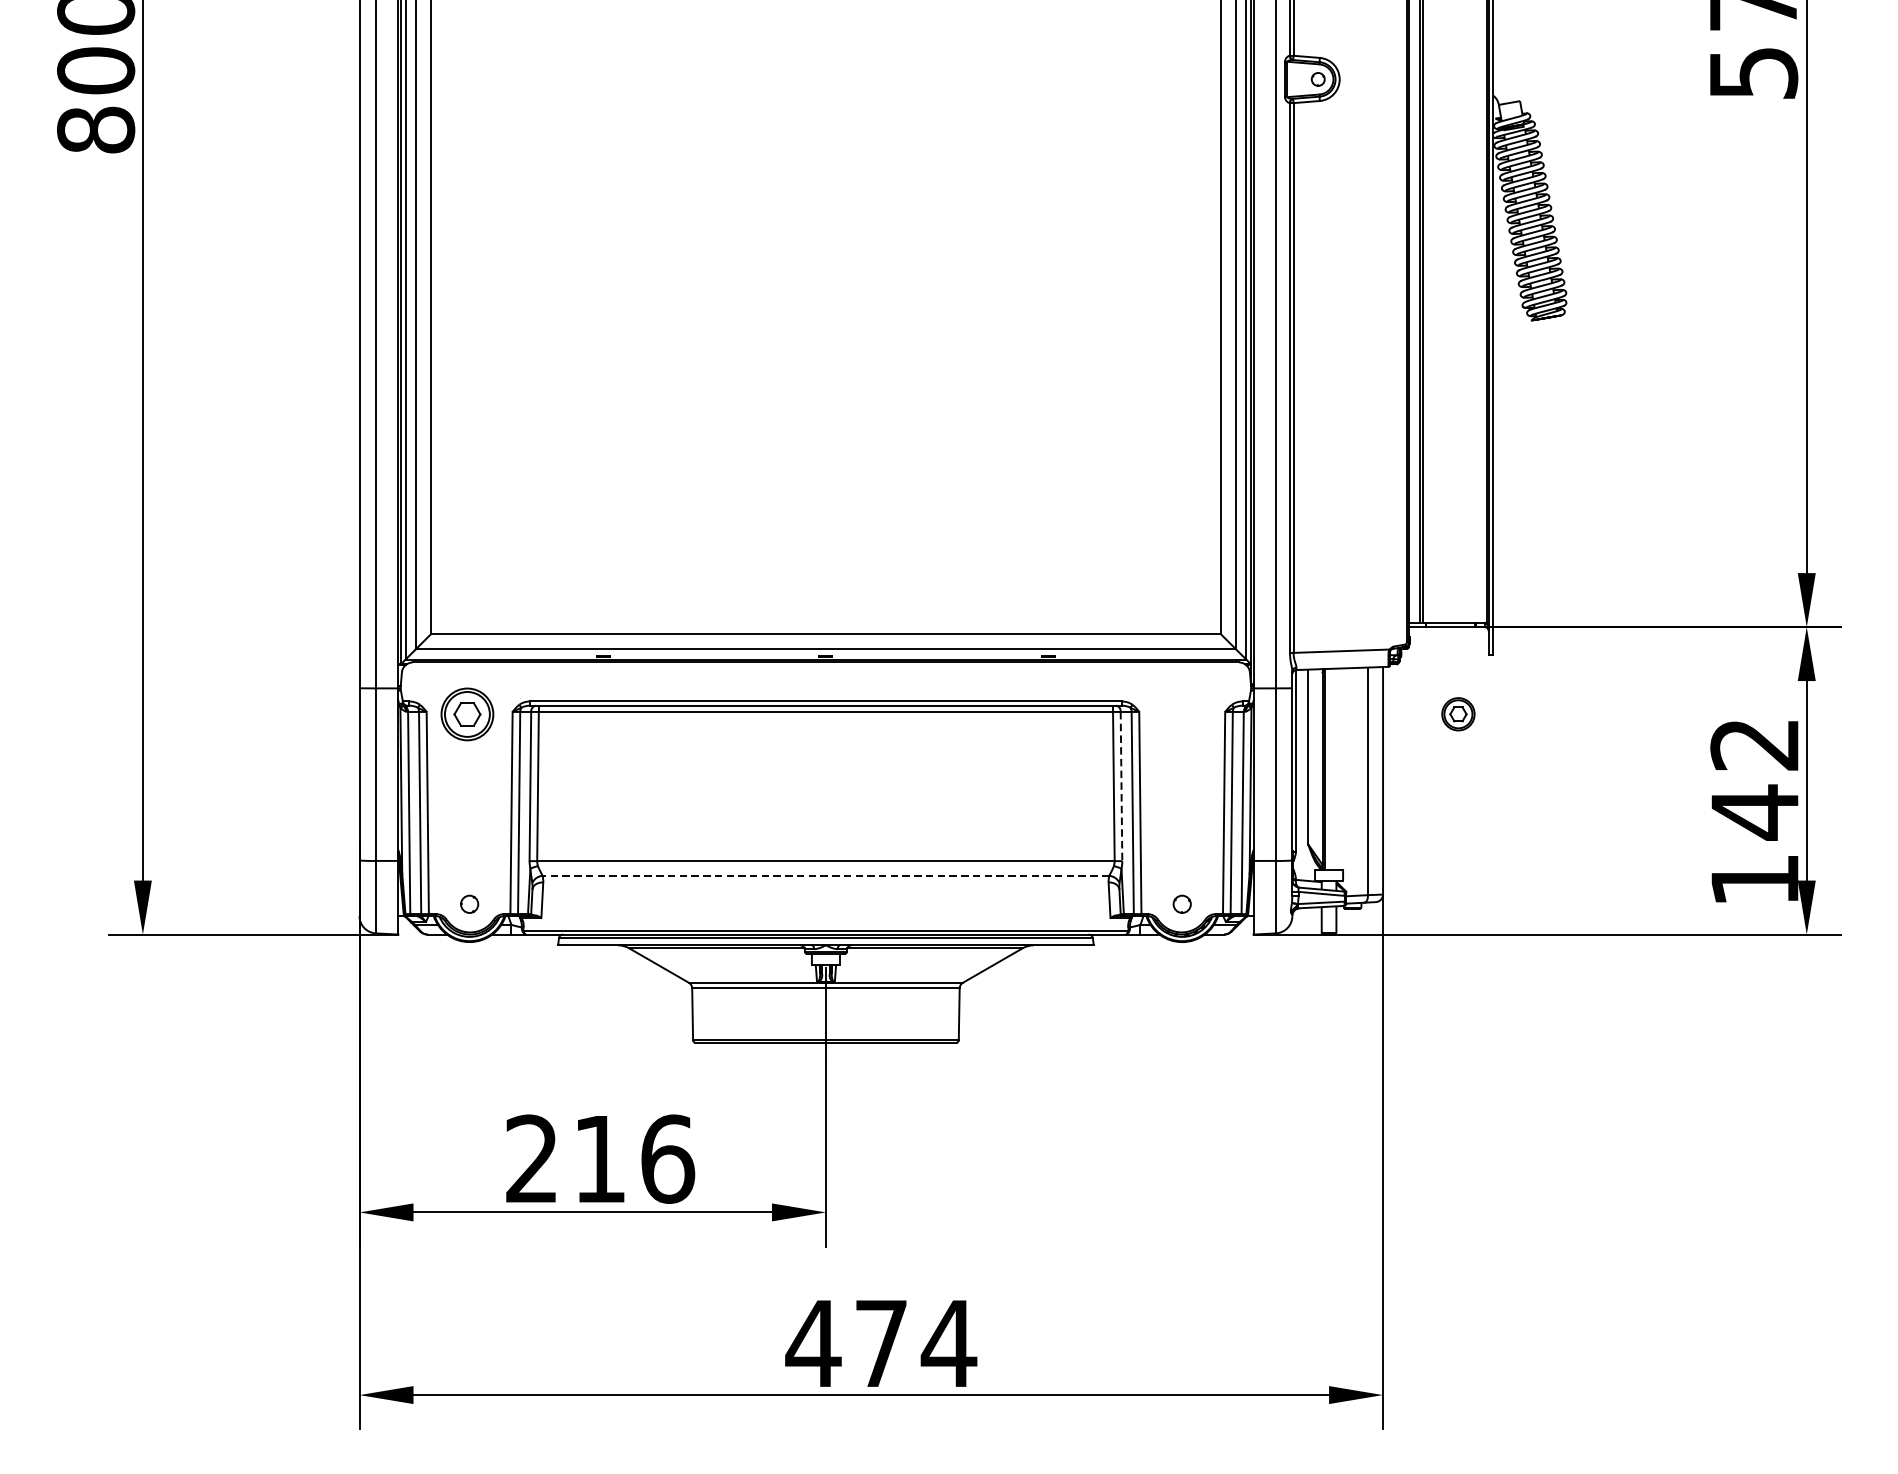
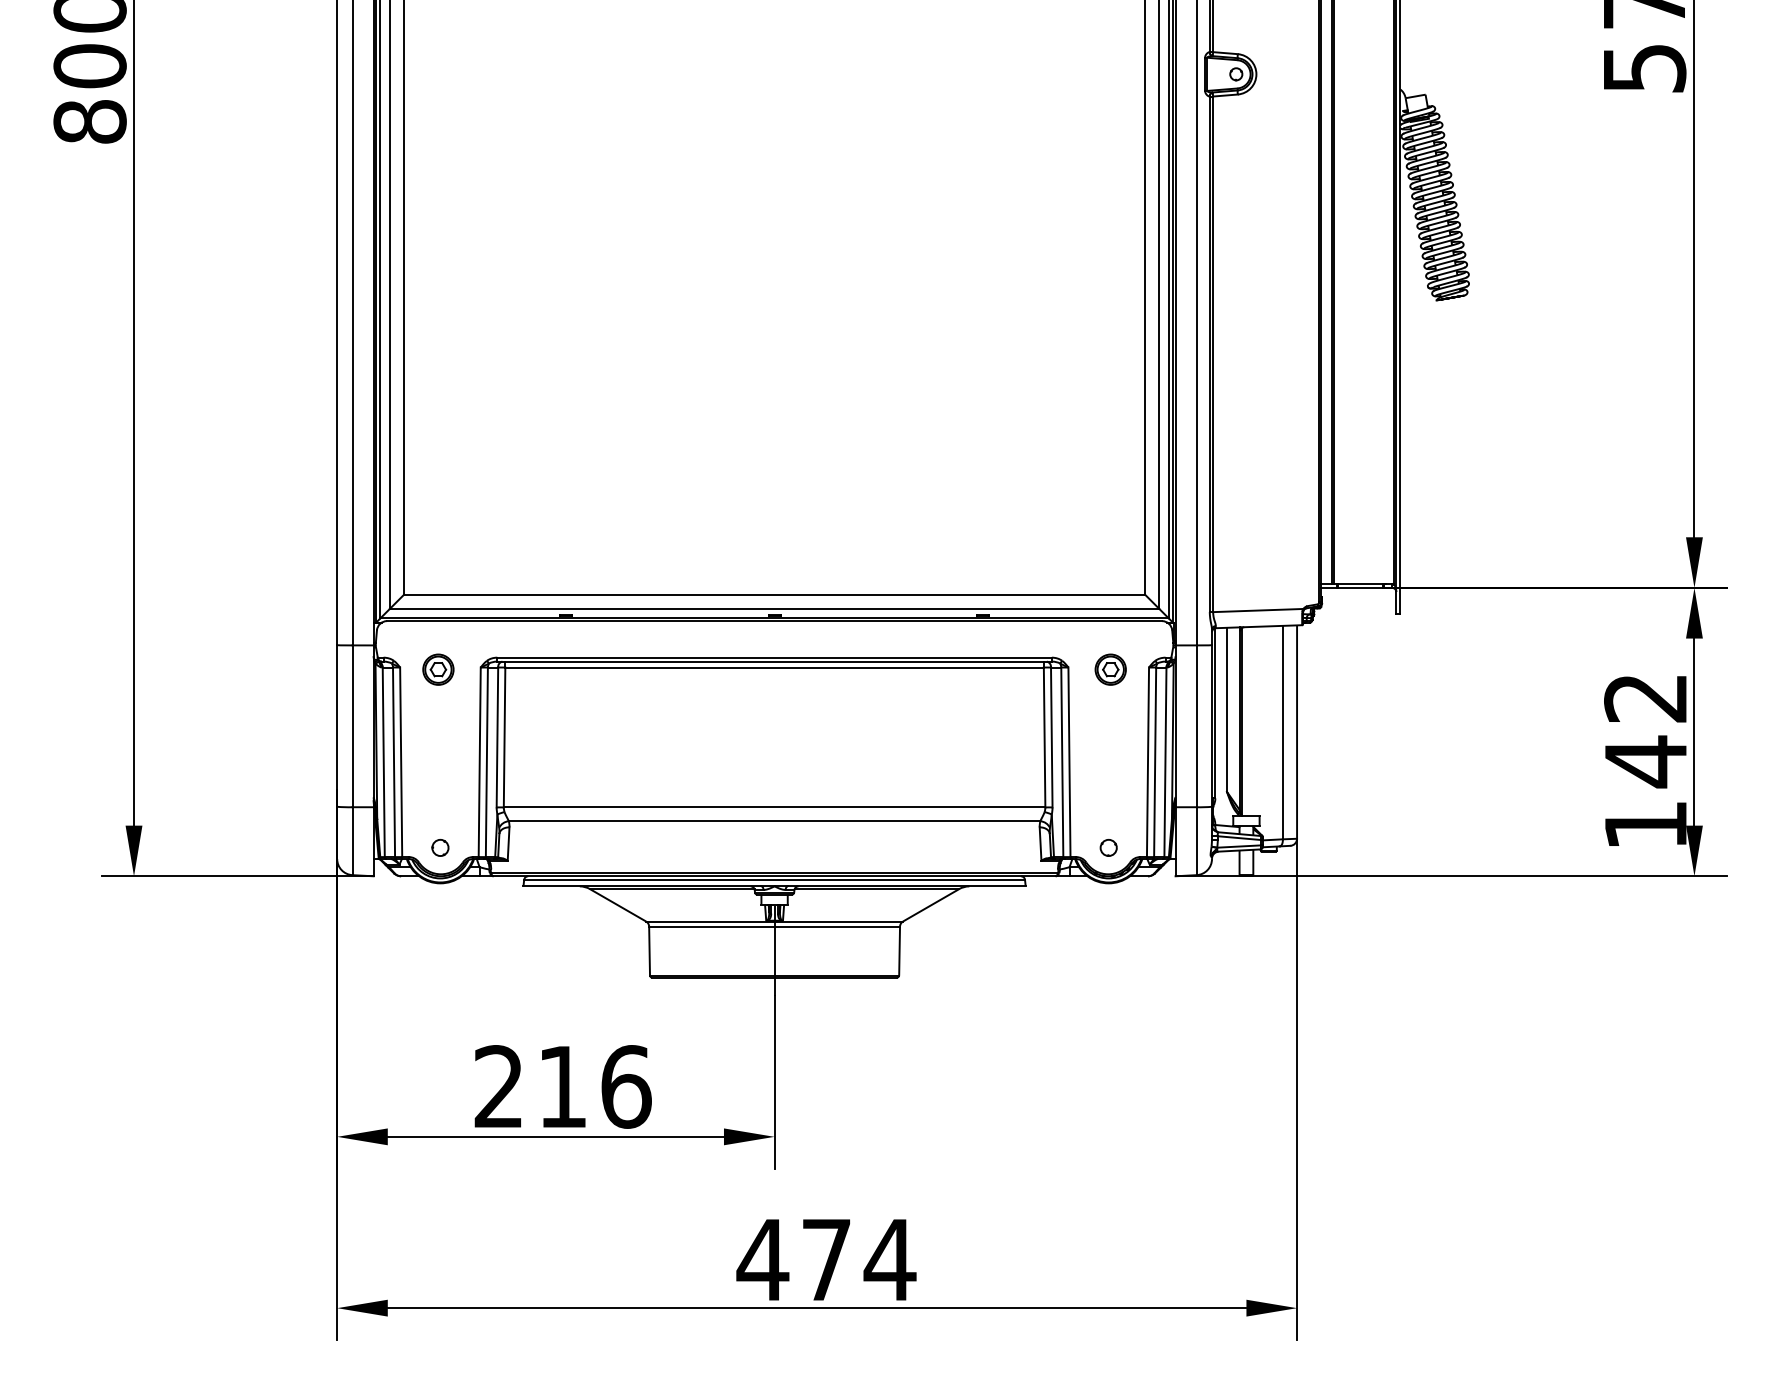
part: (467, 714) -> (438, 669), size x0.62
part: (1458, 714) -> (1110, 669), moved
line: (1121, 786) -> (1051, 737), dashed -> solid
line: (825, 876) -> (774, 821), dashed -> solid

